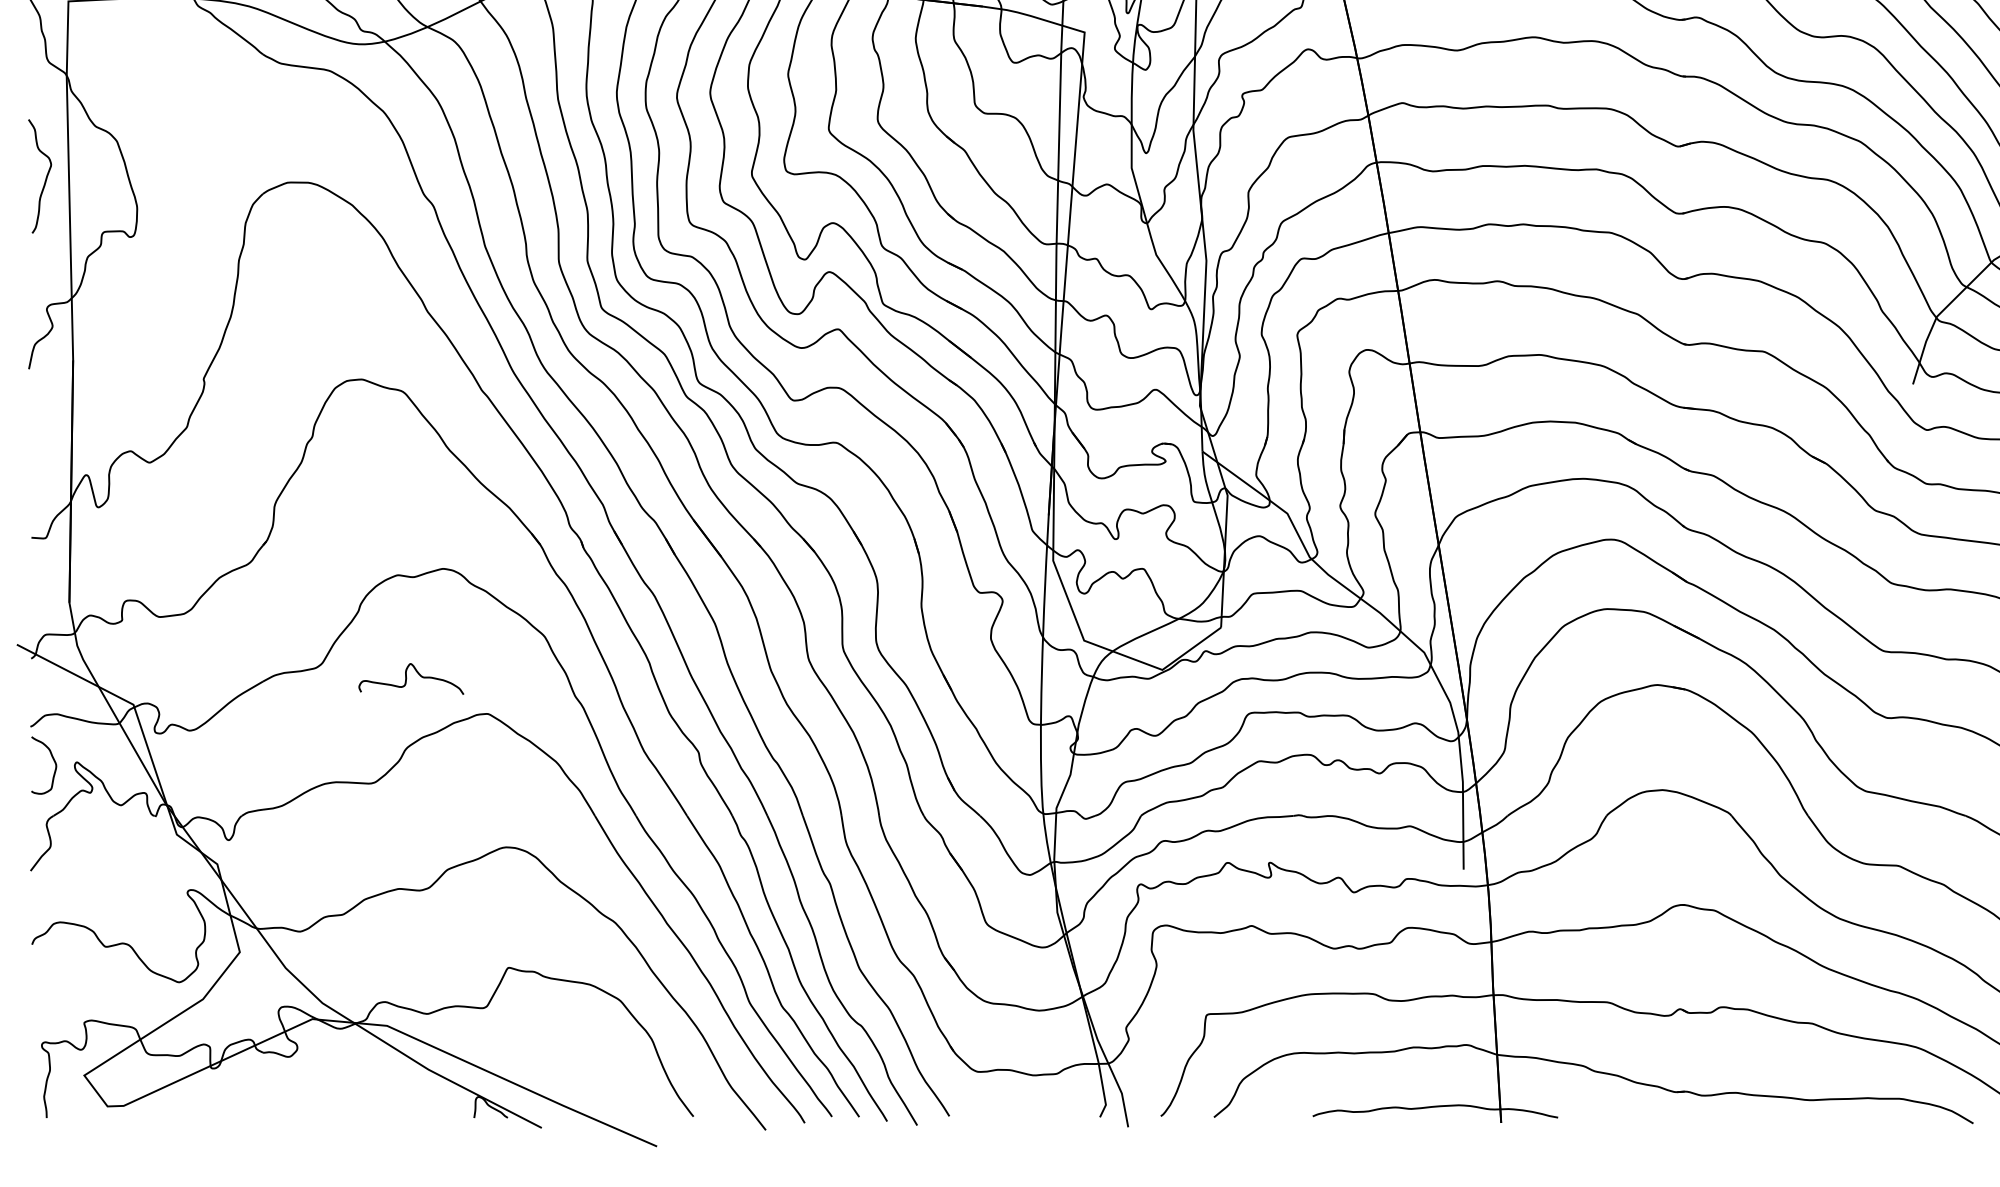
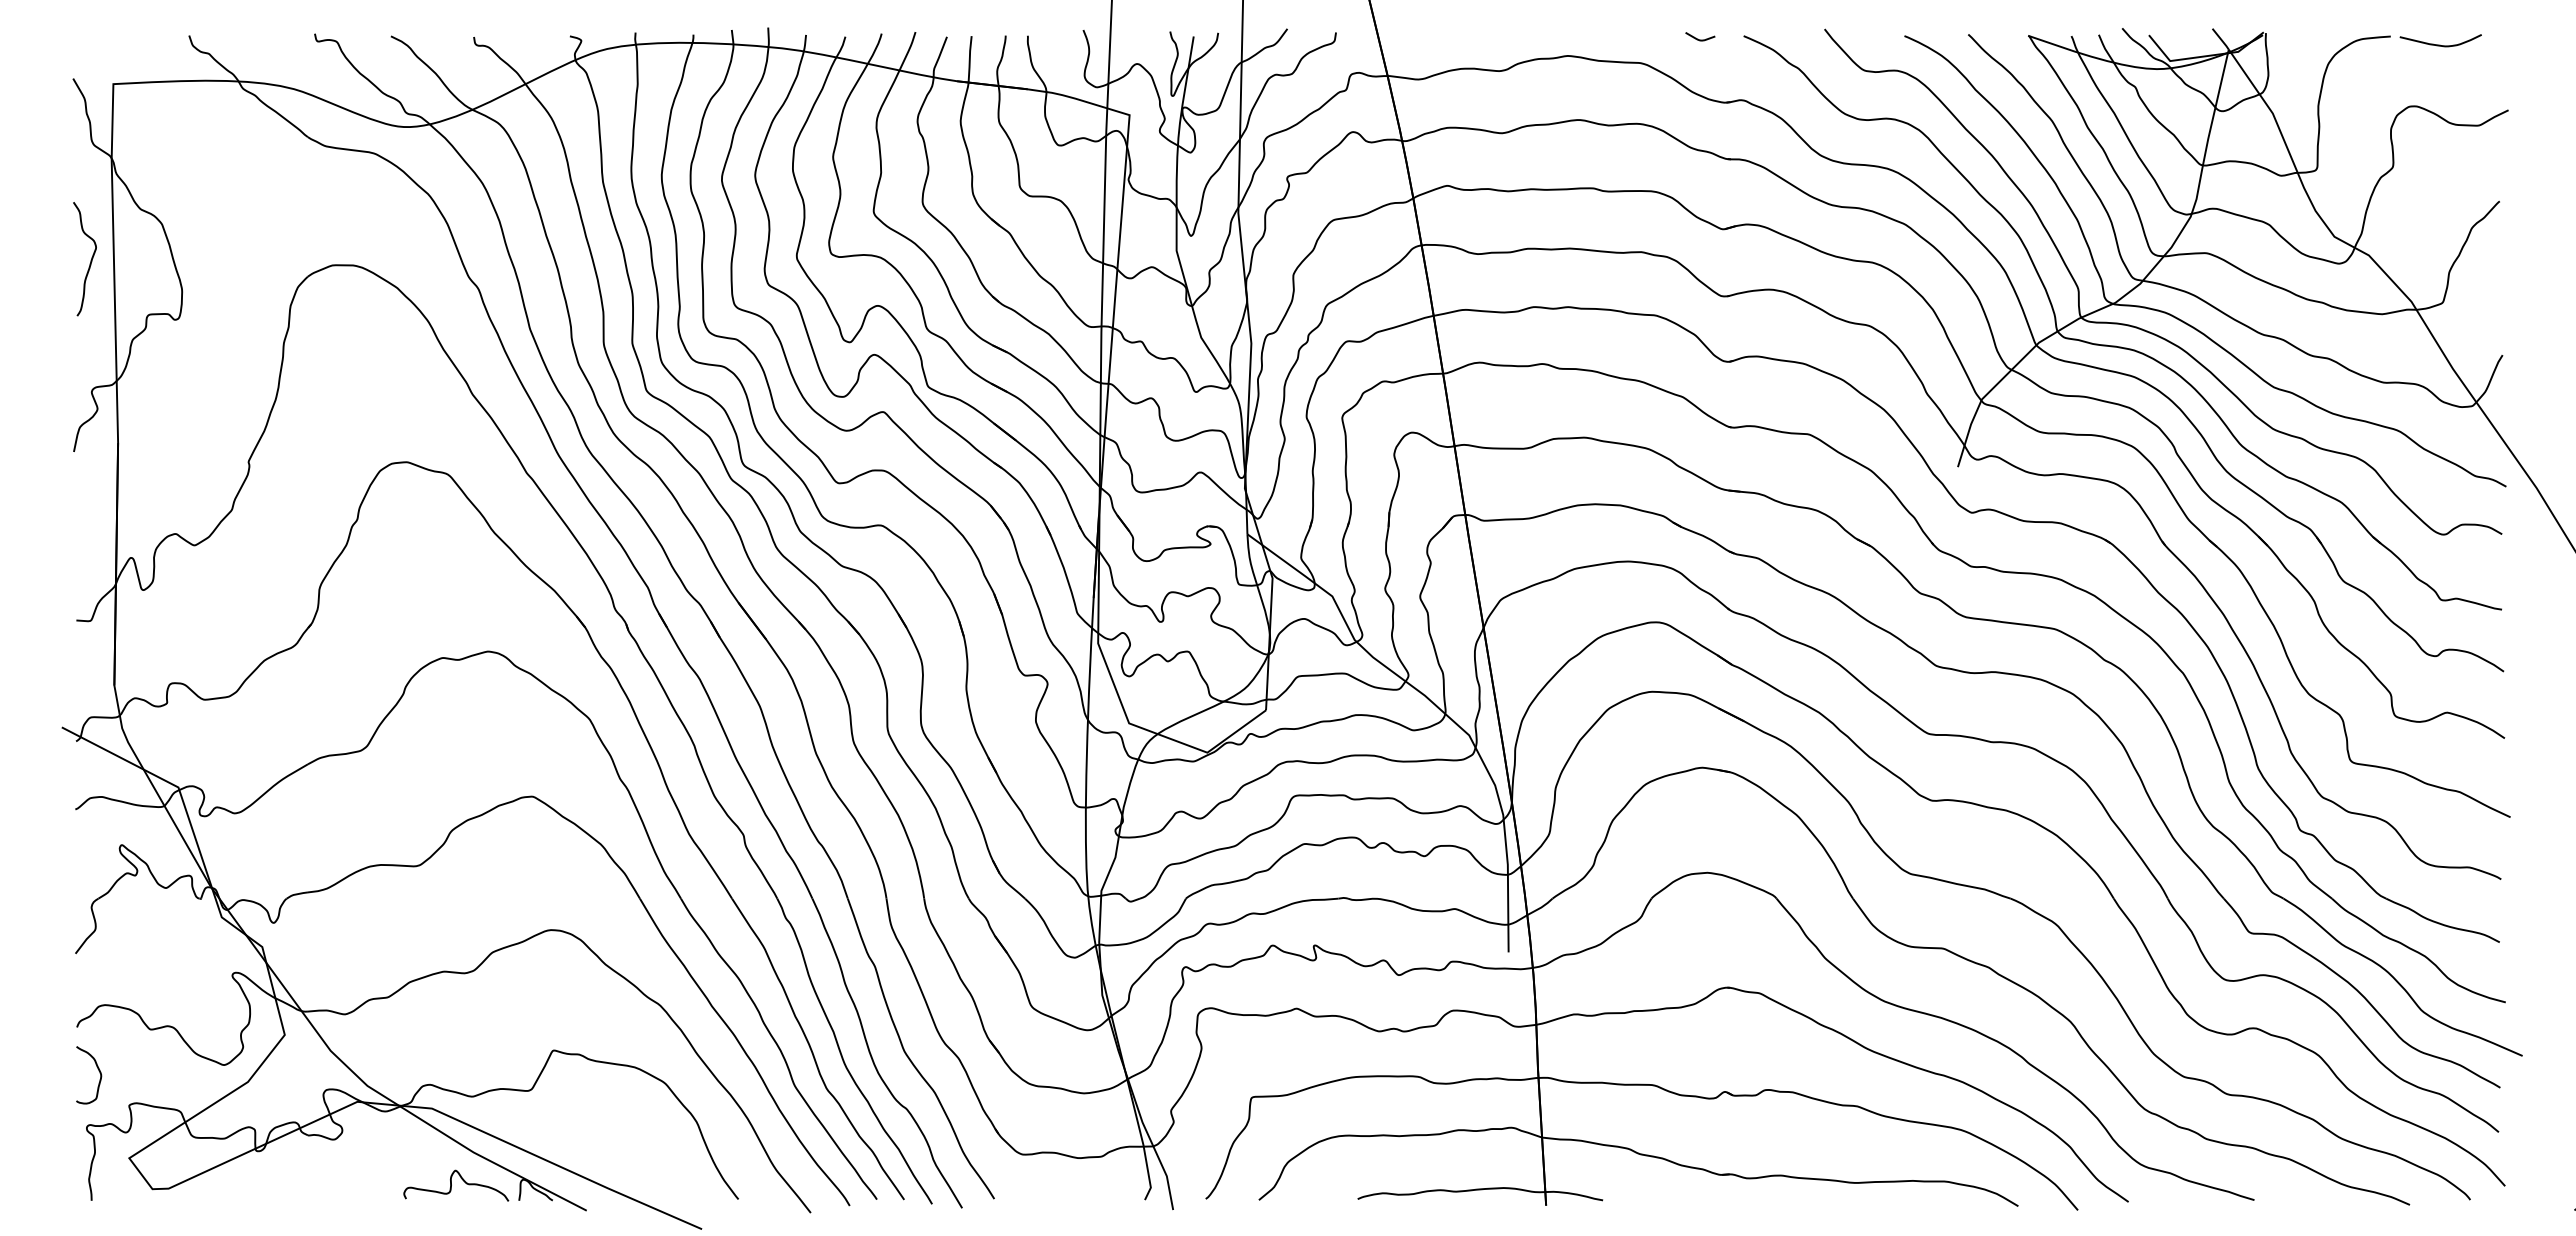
curve: (406, 678) -> (451, 1185), moved
curve: (53, 761) -> (98, 1071), moved

